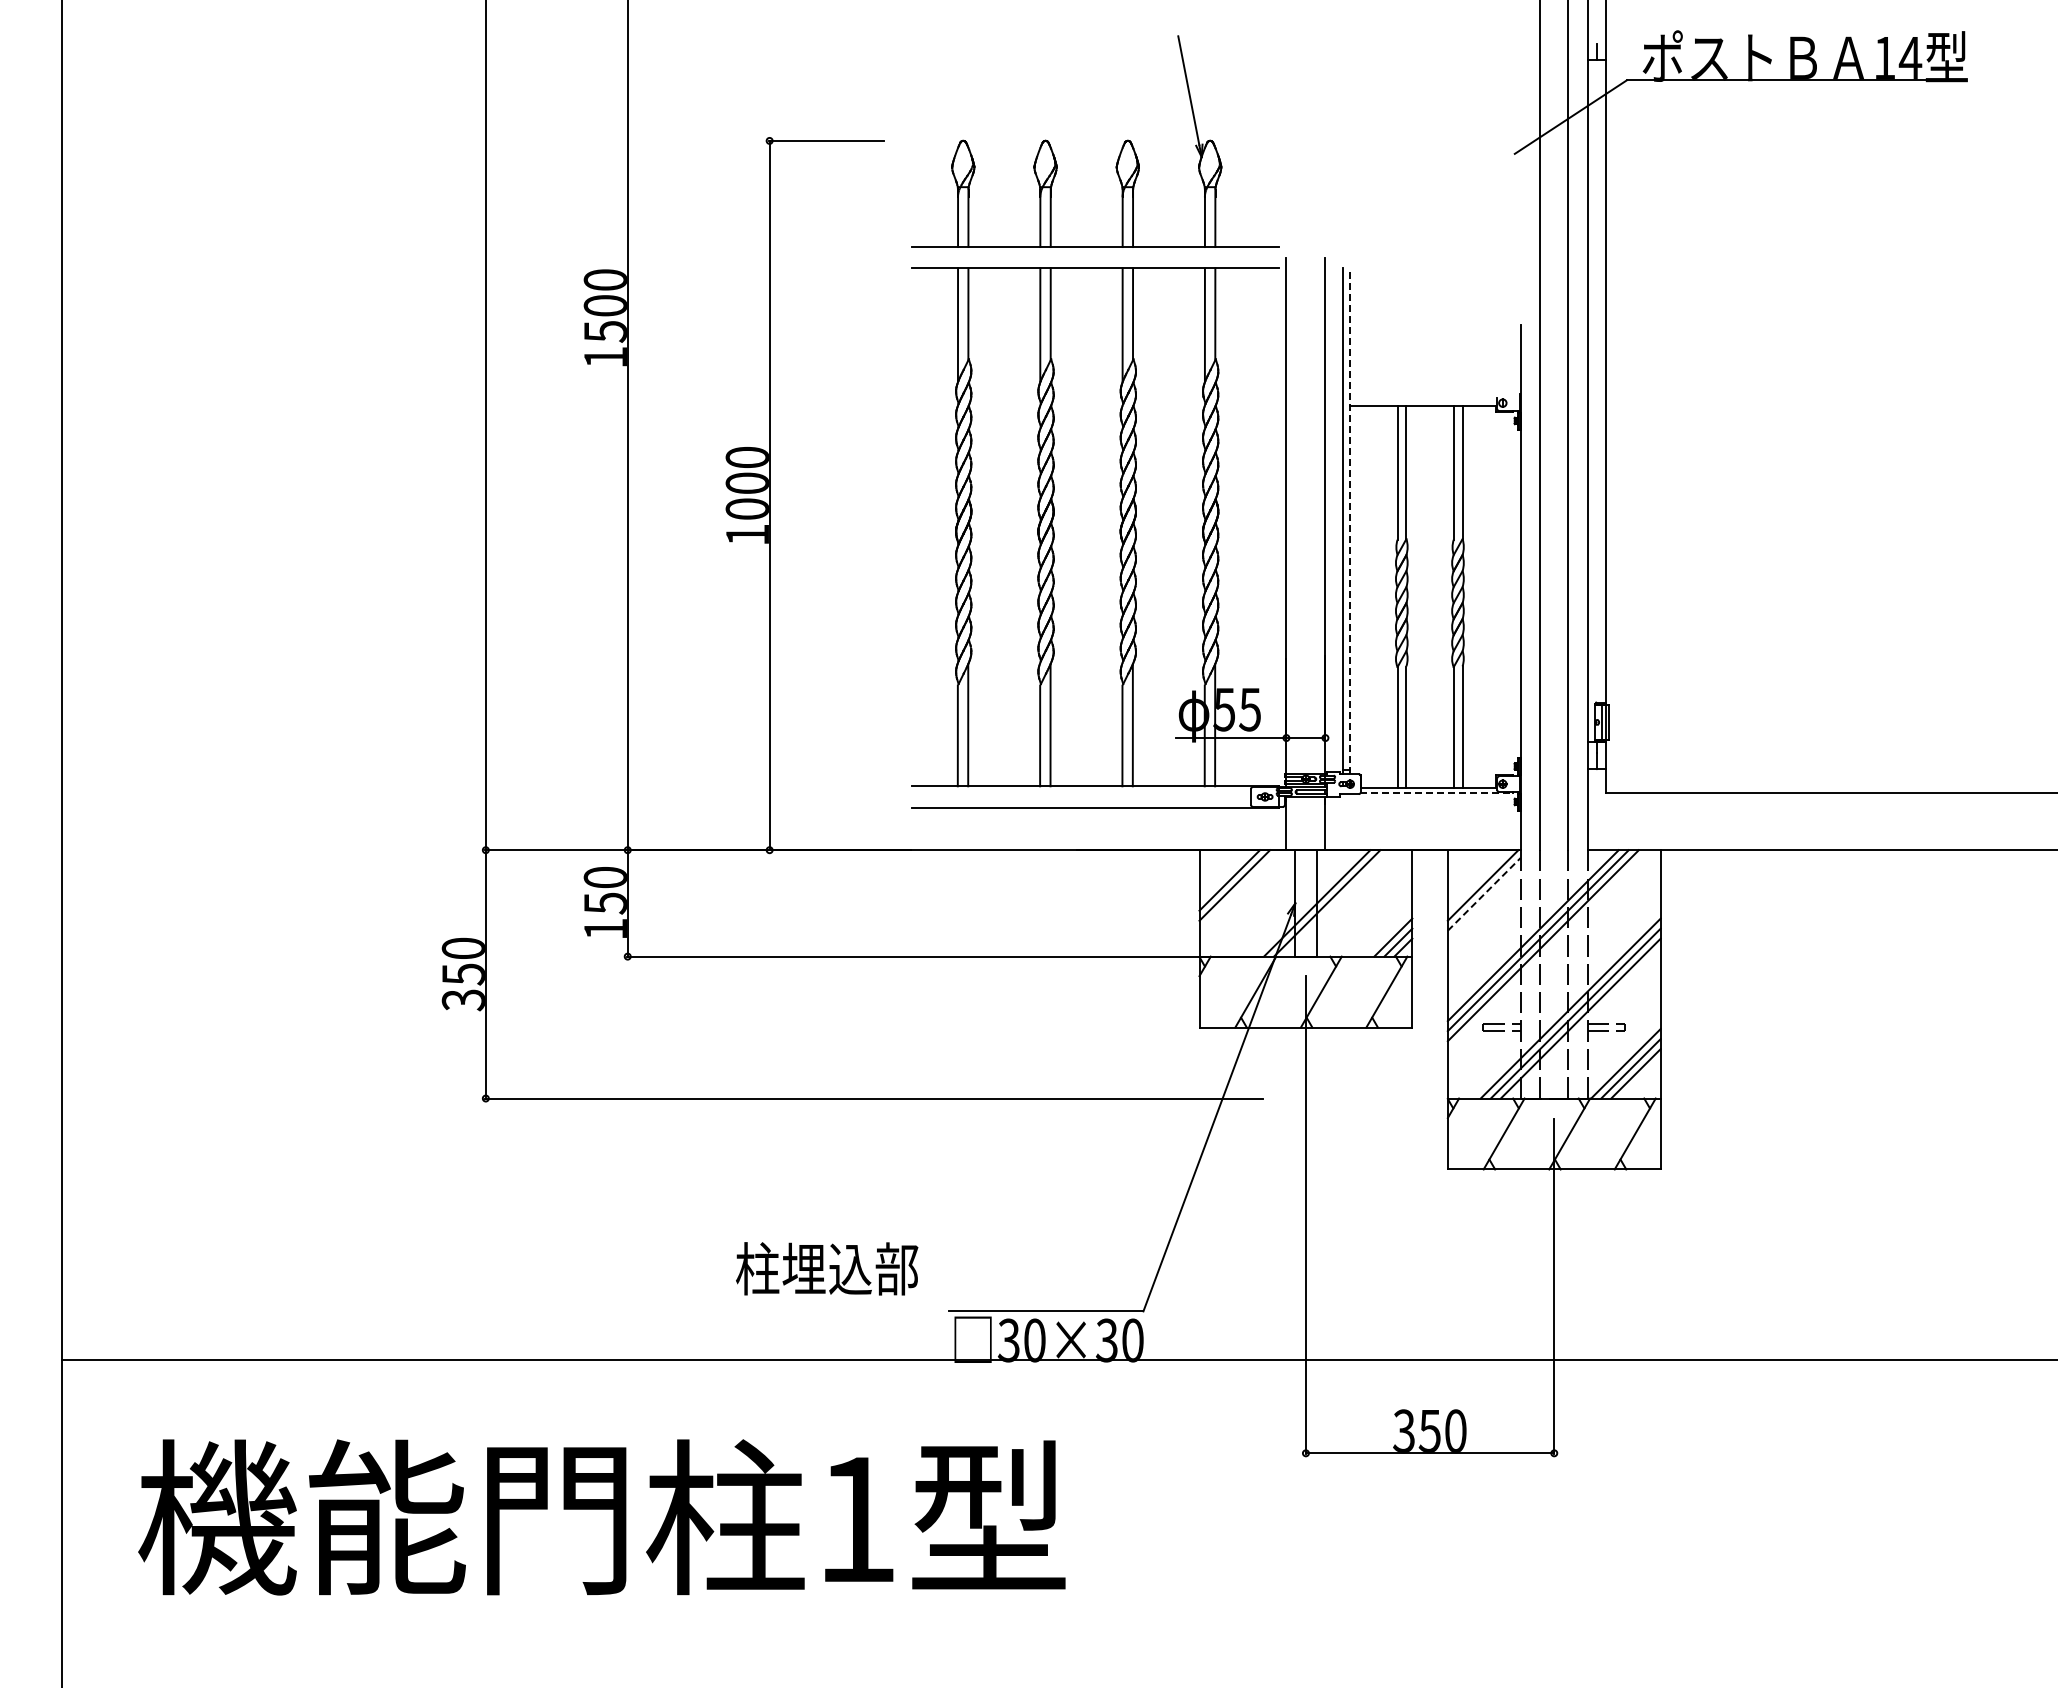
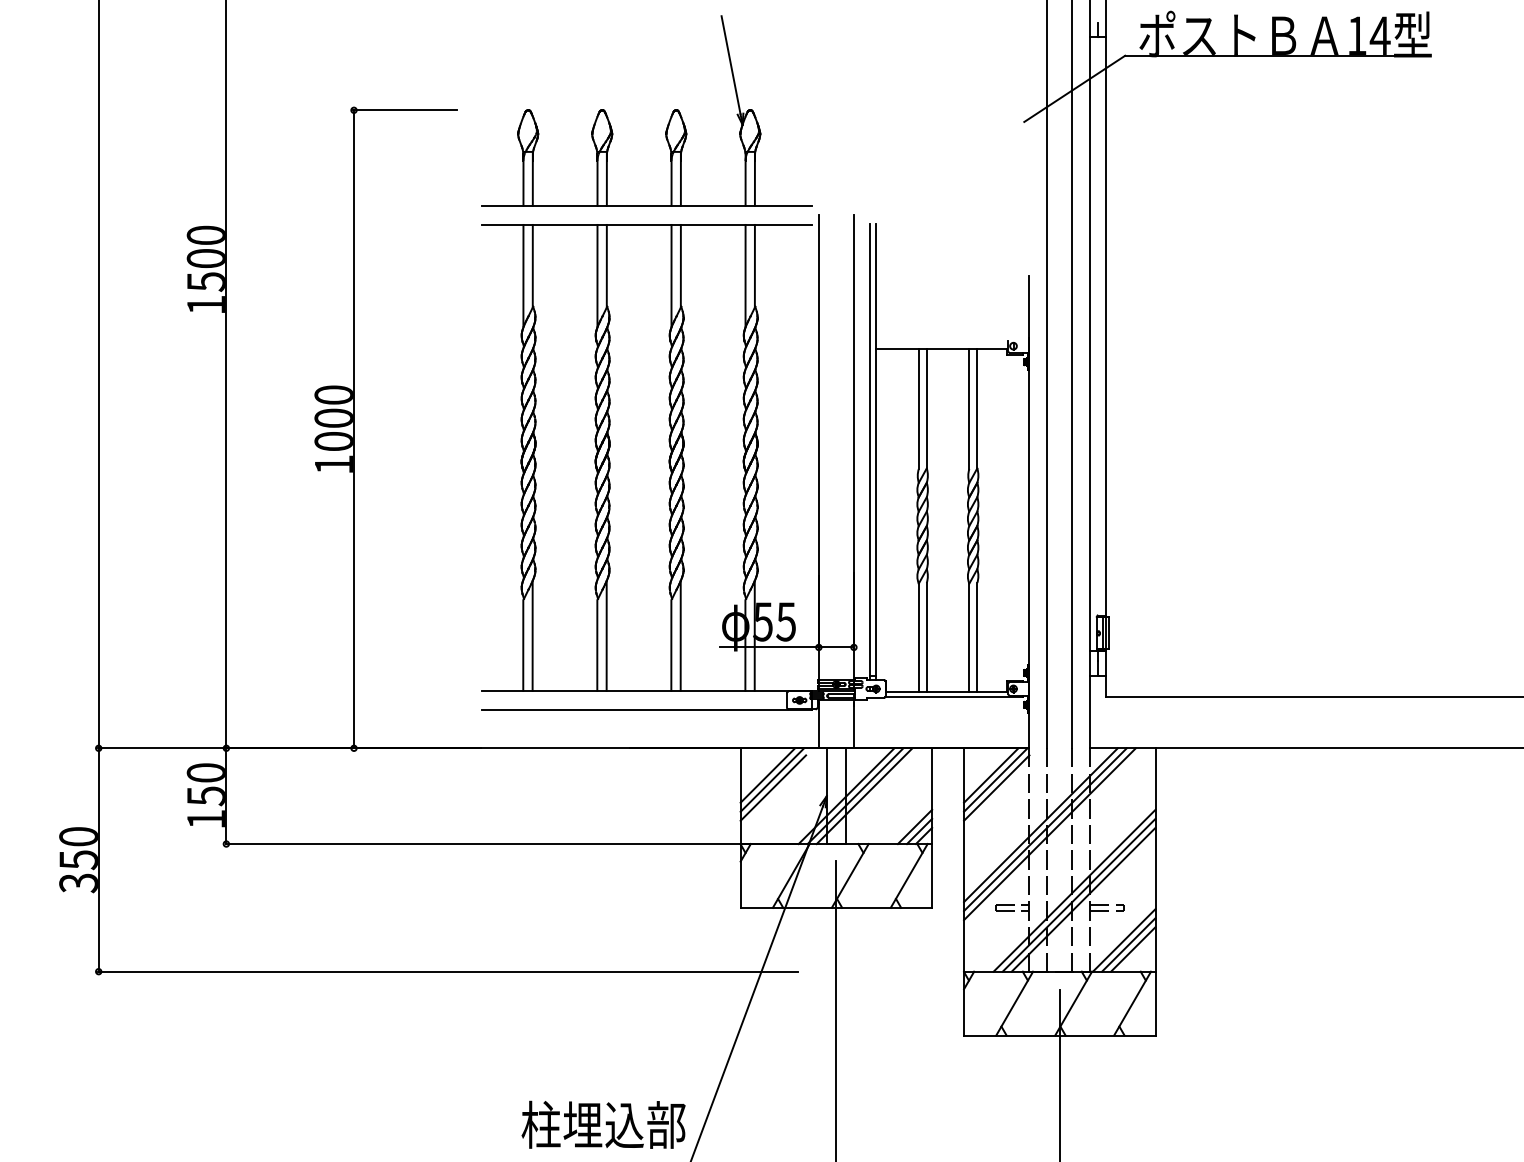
line: (1350, 520) -> (876, 451), dashed -> solid
line: (1436, 793) -> (953, 697), dashed -> solid
line: (1477, 880) -> (990, 775), added
line: (1235, 894) -> (773, 788), added
line: (1484, 894) -> (997, 788), dashed -> solid
line: (1337, 903) -> (864, 796), added
text: (827, 1268) -> (603, 1124), moved

